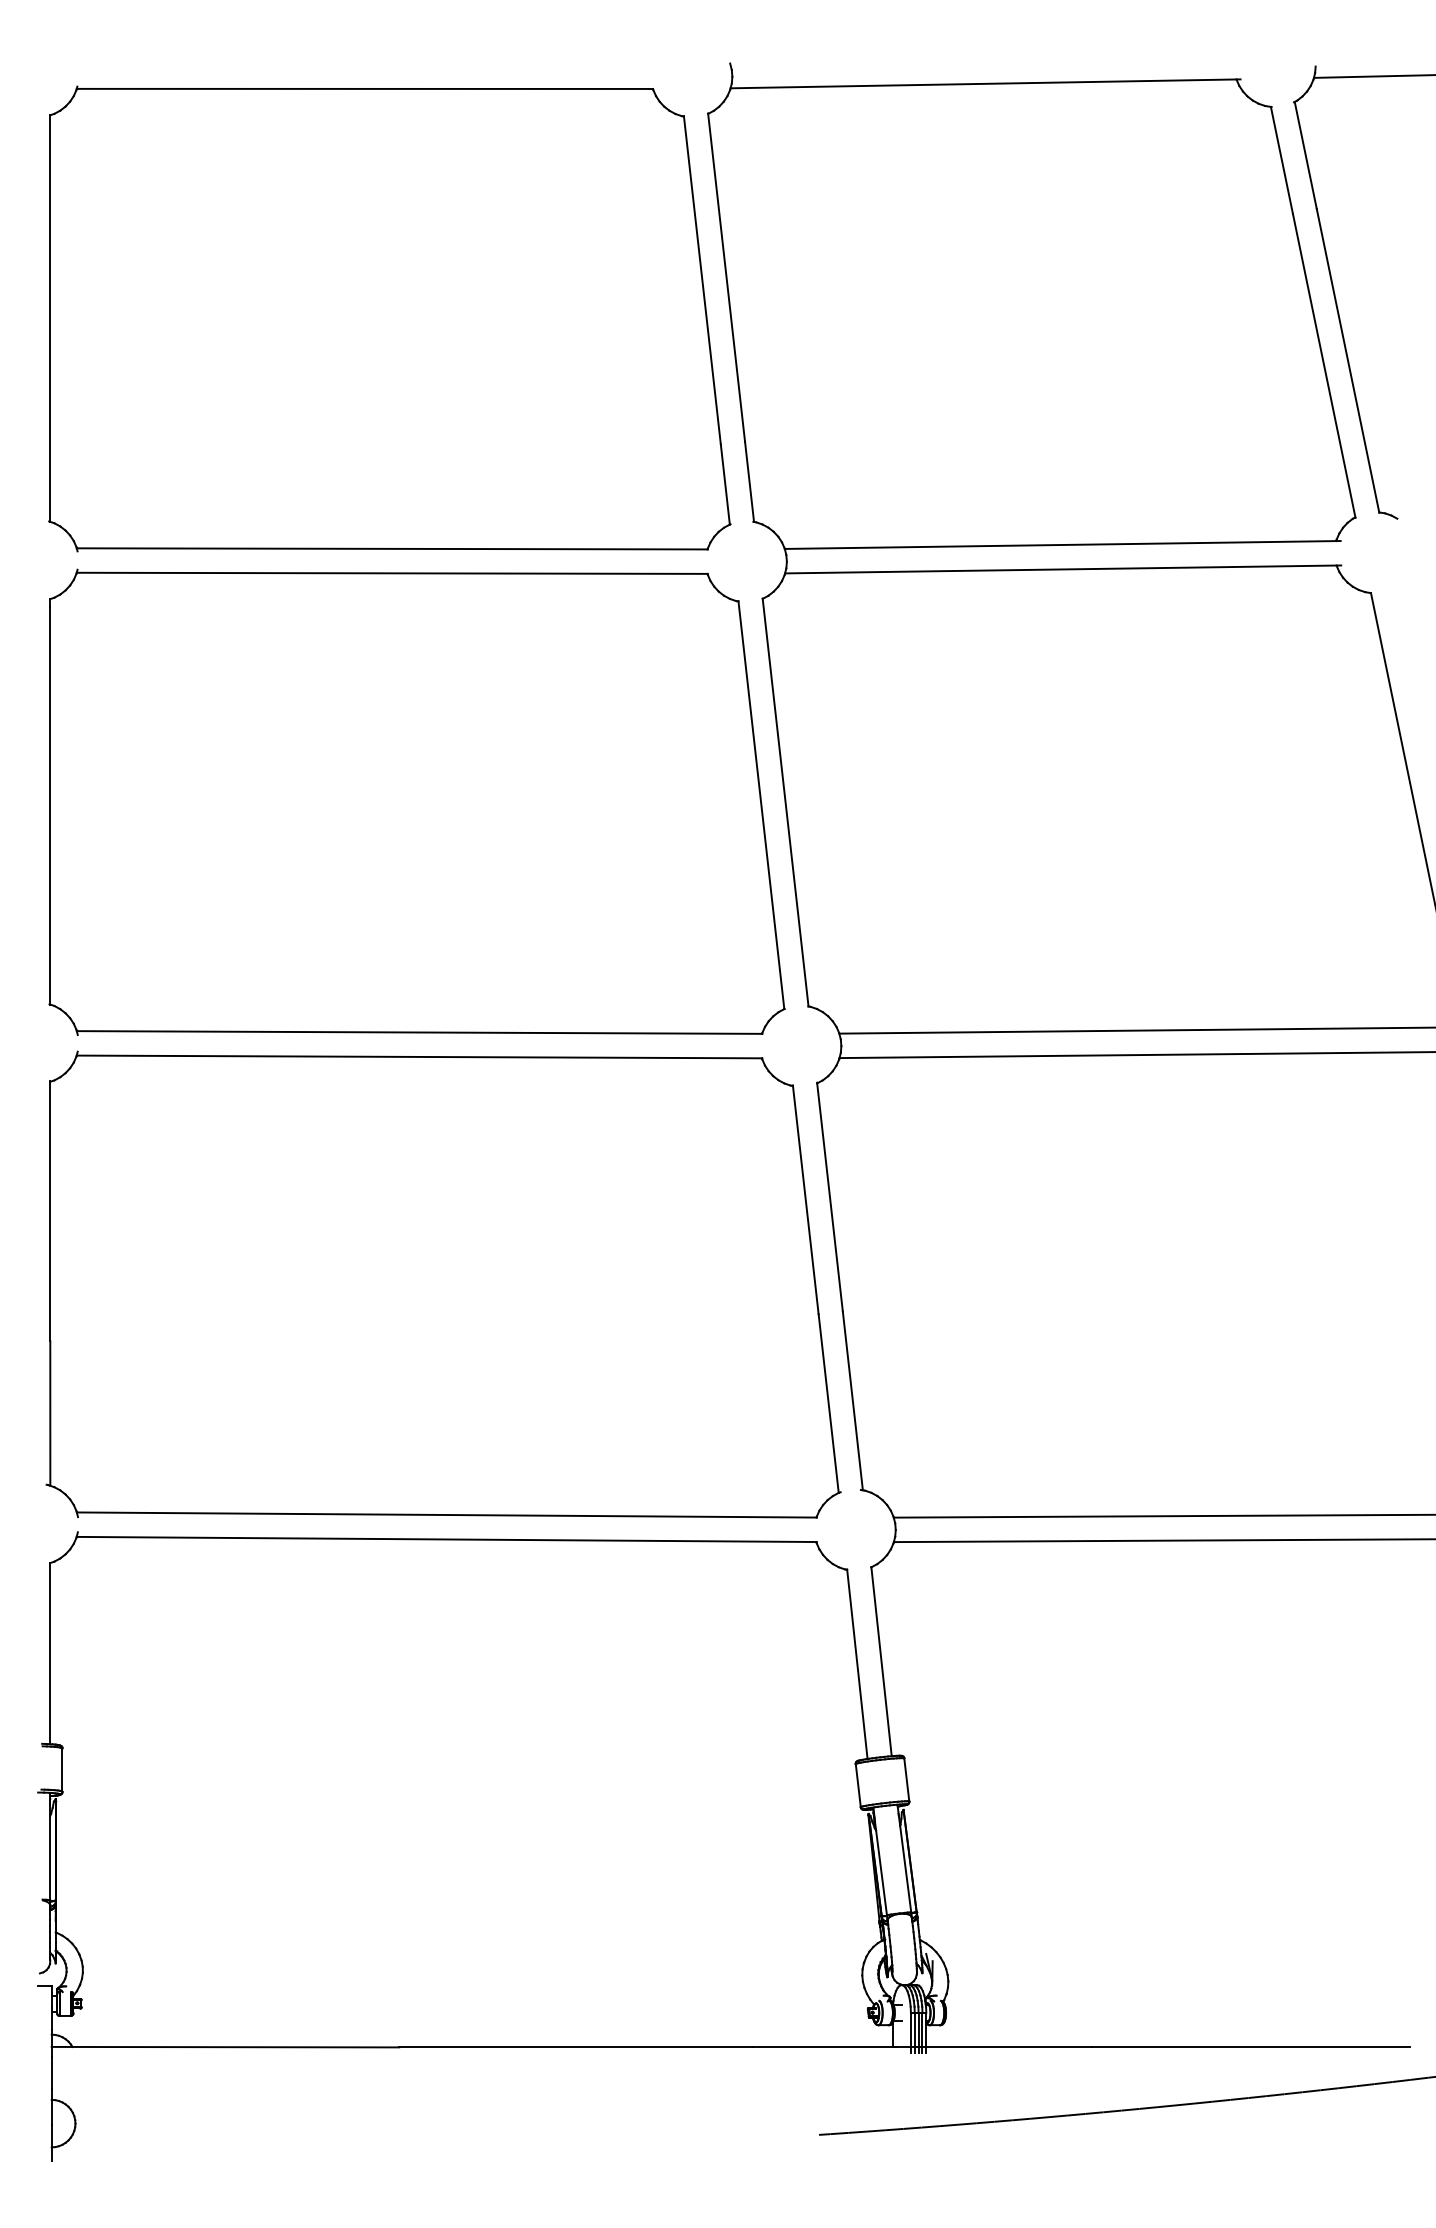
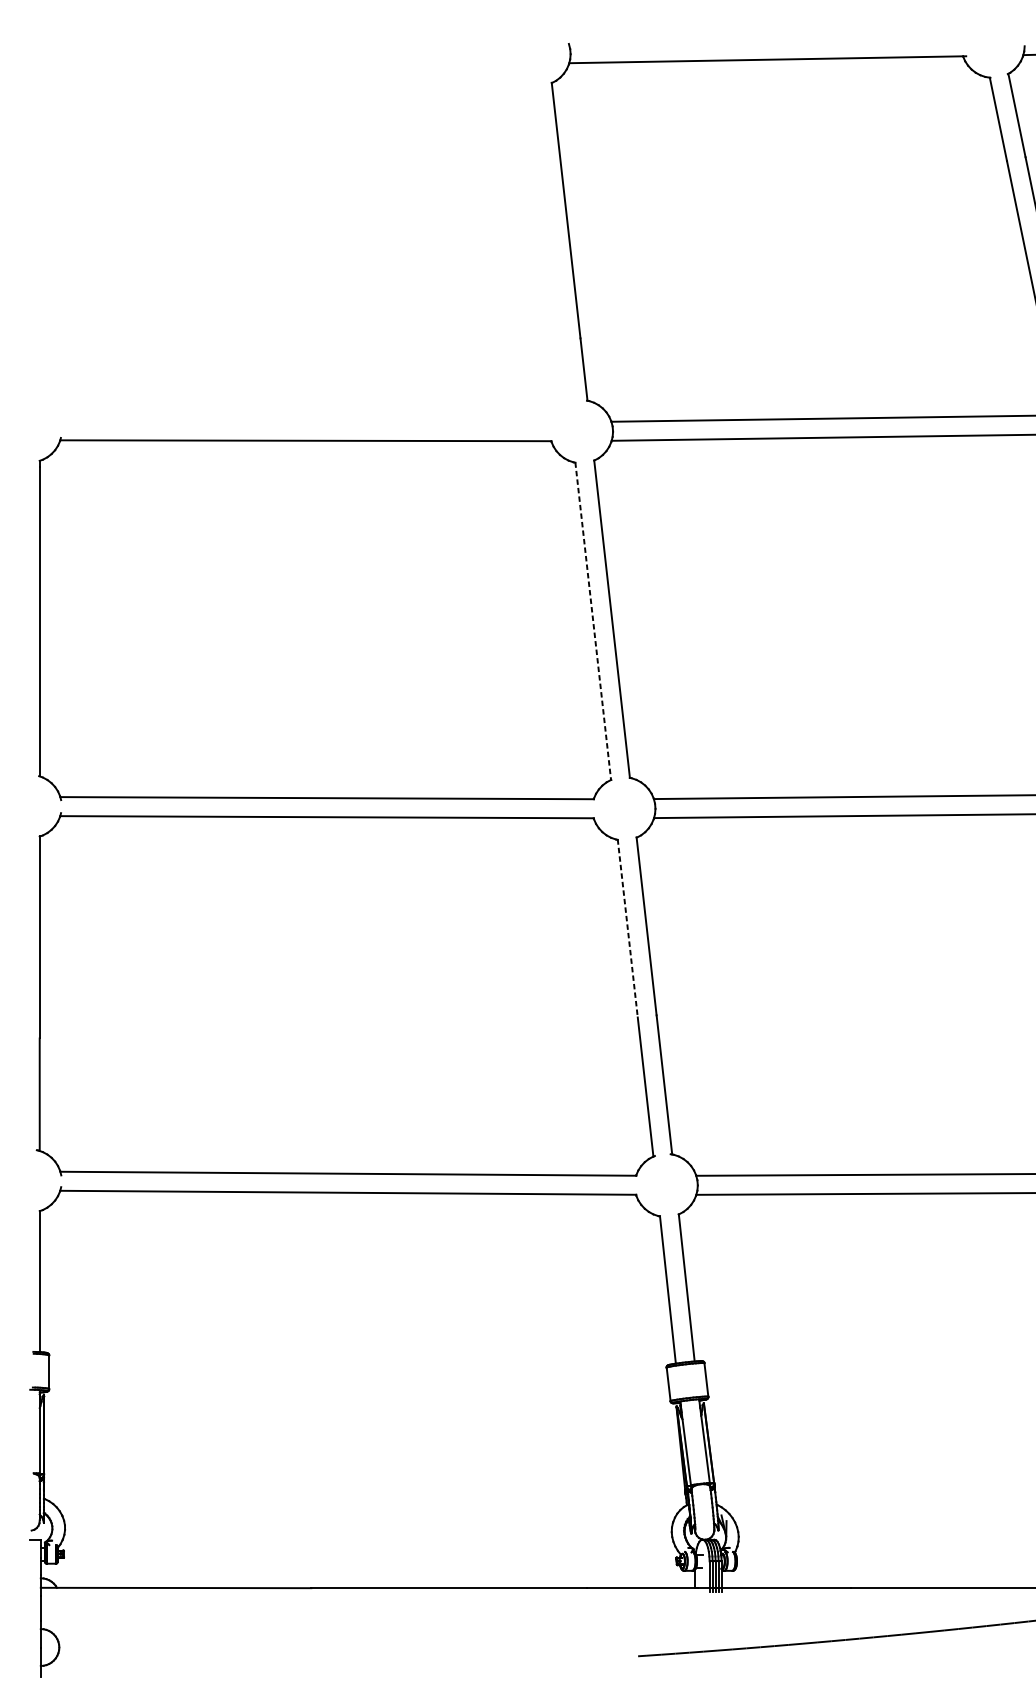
part: (389, 318) -> (303, 242), removed
line: (761, 805) -> (593, 621), solid -> dashed
line: (805, 1200) -> (627, 928), solid -> dashed

